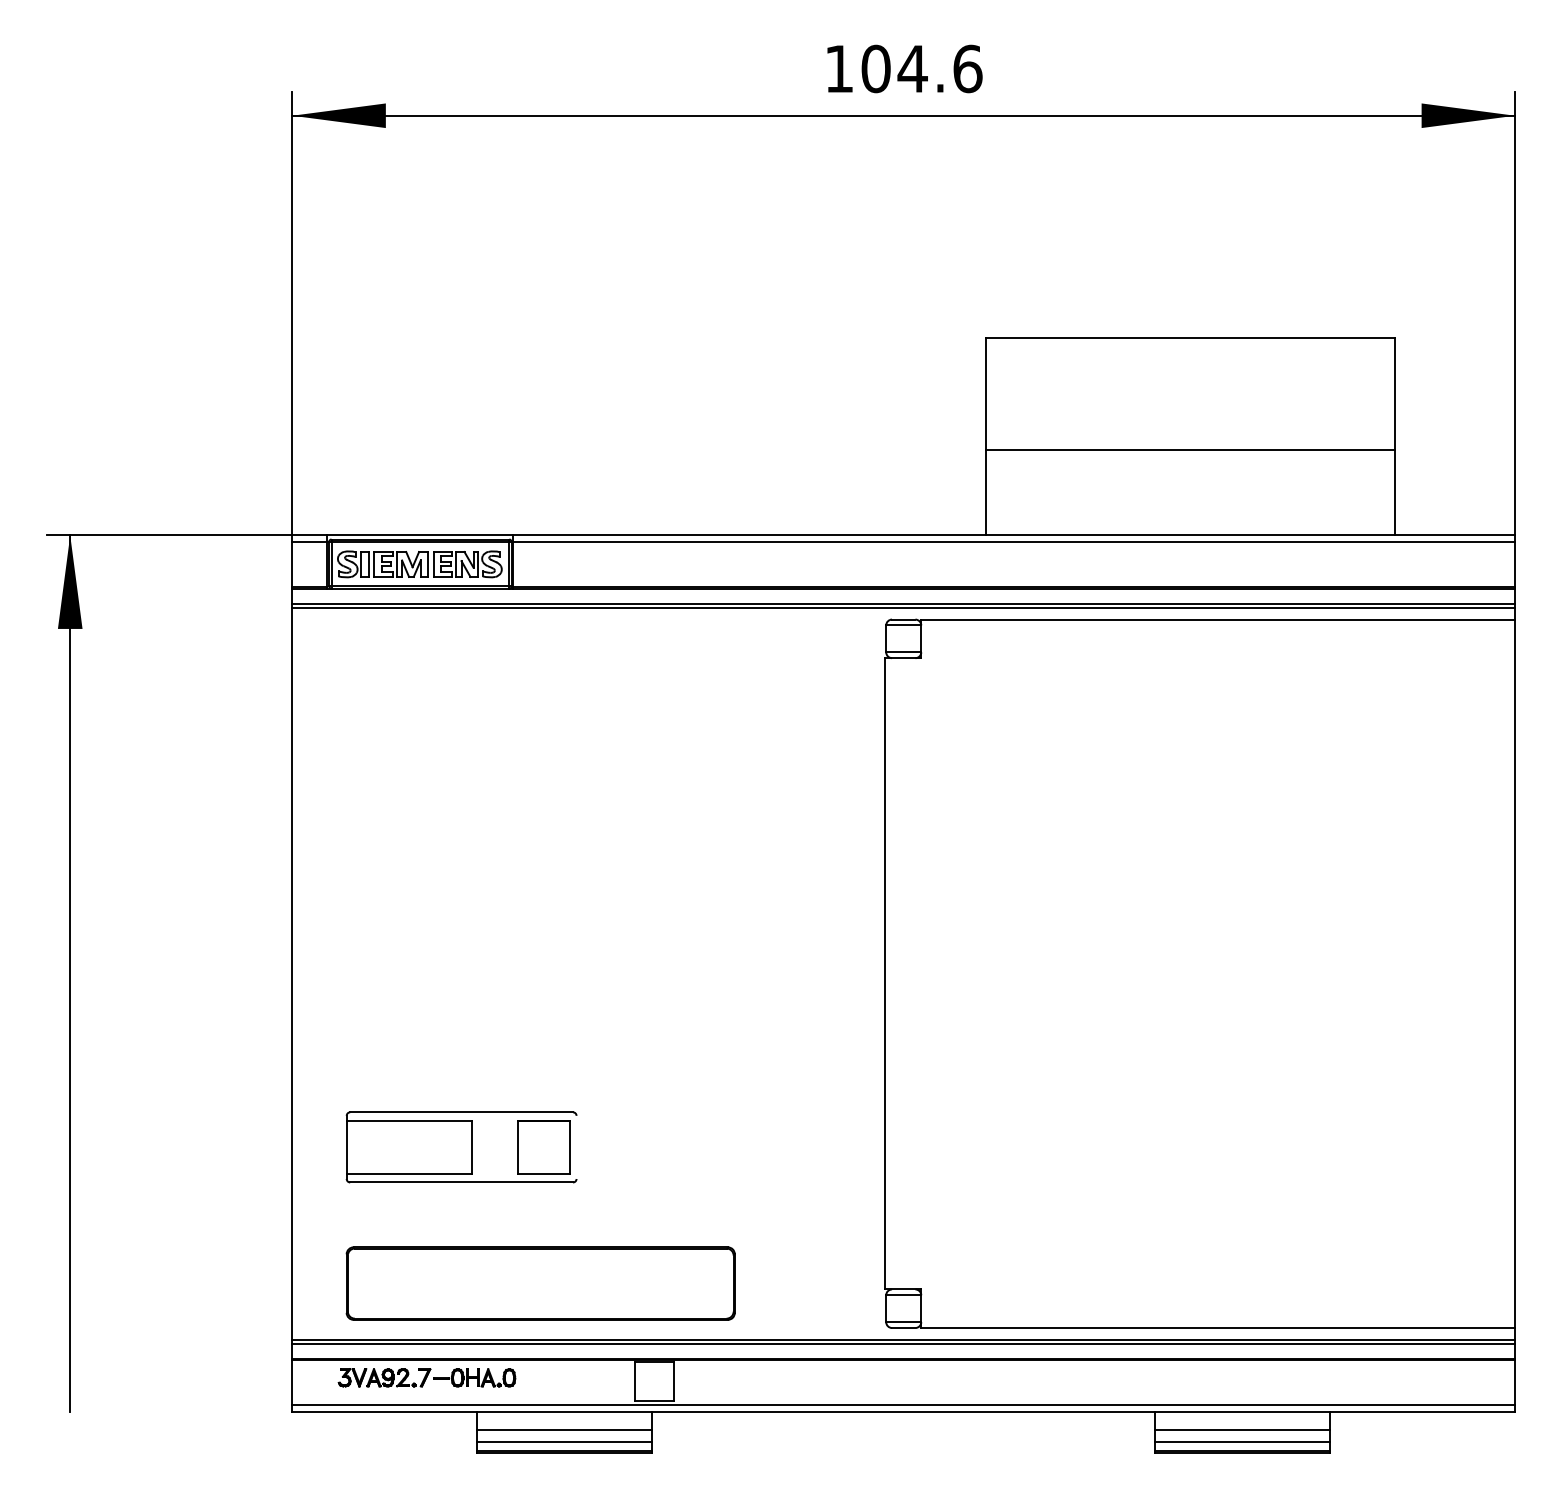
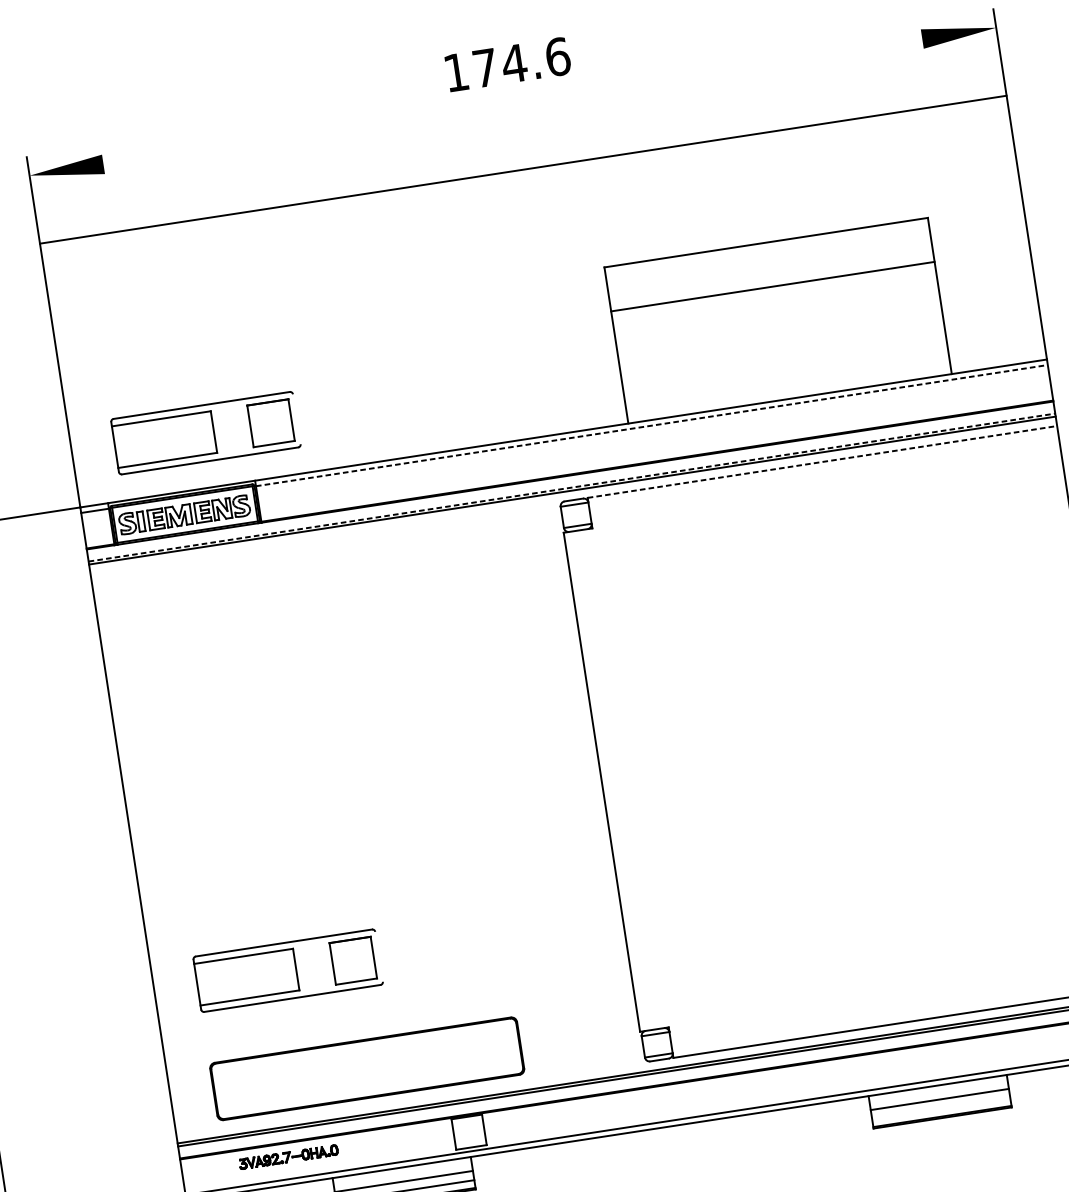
text: (875, 68) -> (484, 67), 104.6 -> 174.6
line: (903, 115) -> (523, 169), moved
line: (1189, 449) -> (772, 286), moved
part: (461, 467) -> (205, 433), added
line: (1014, 542) -> (652, 425), solid -> dashed
line: (904, 603) -> (572, 487), solid -> dashed
line: (1218, 619) -> (822, 461), solid -> dashed
part: (426, 1377) -> (288, 1156), size x0.7
line: (1242, 1441) -> (941, 1108), removed

